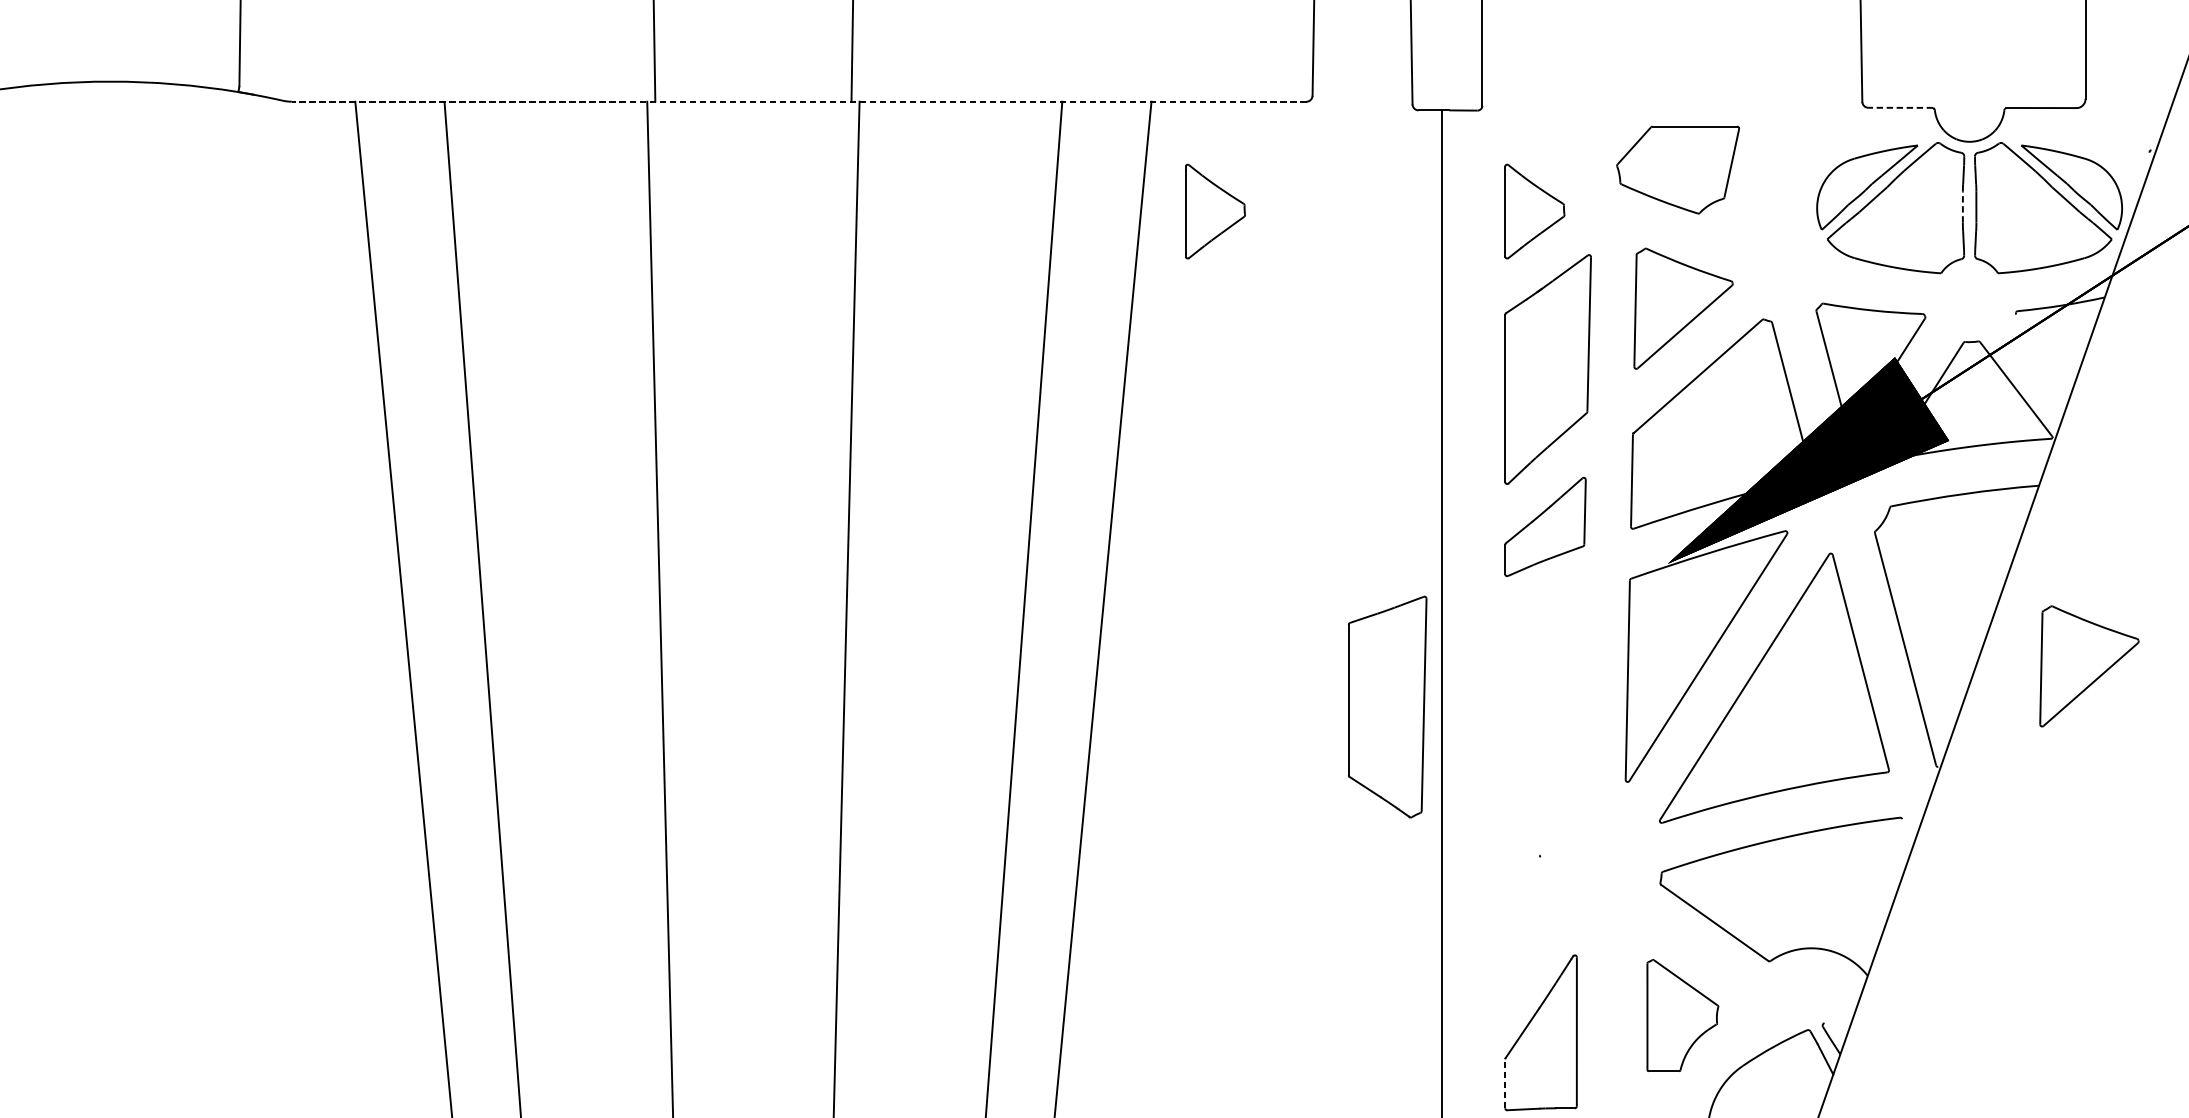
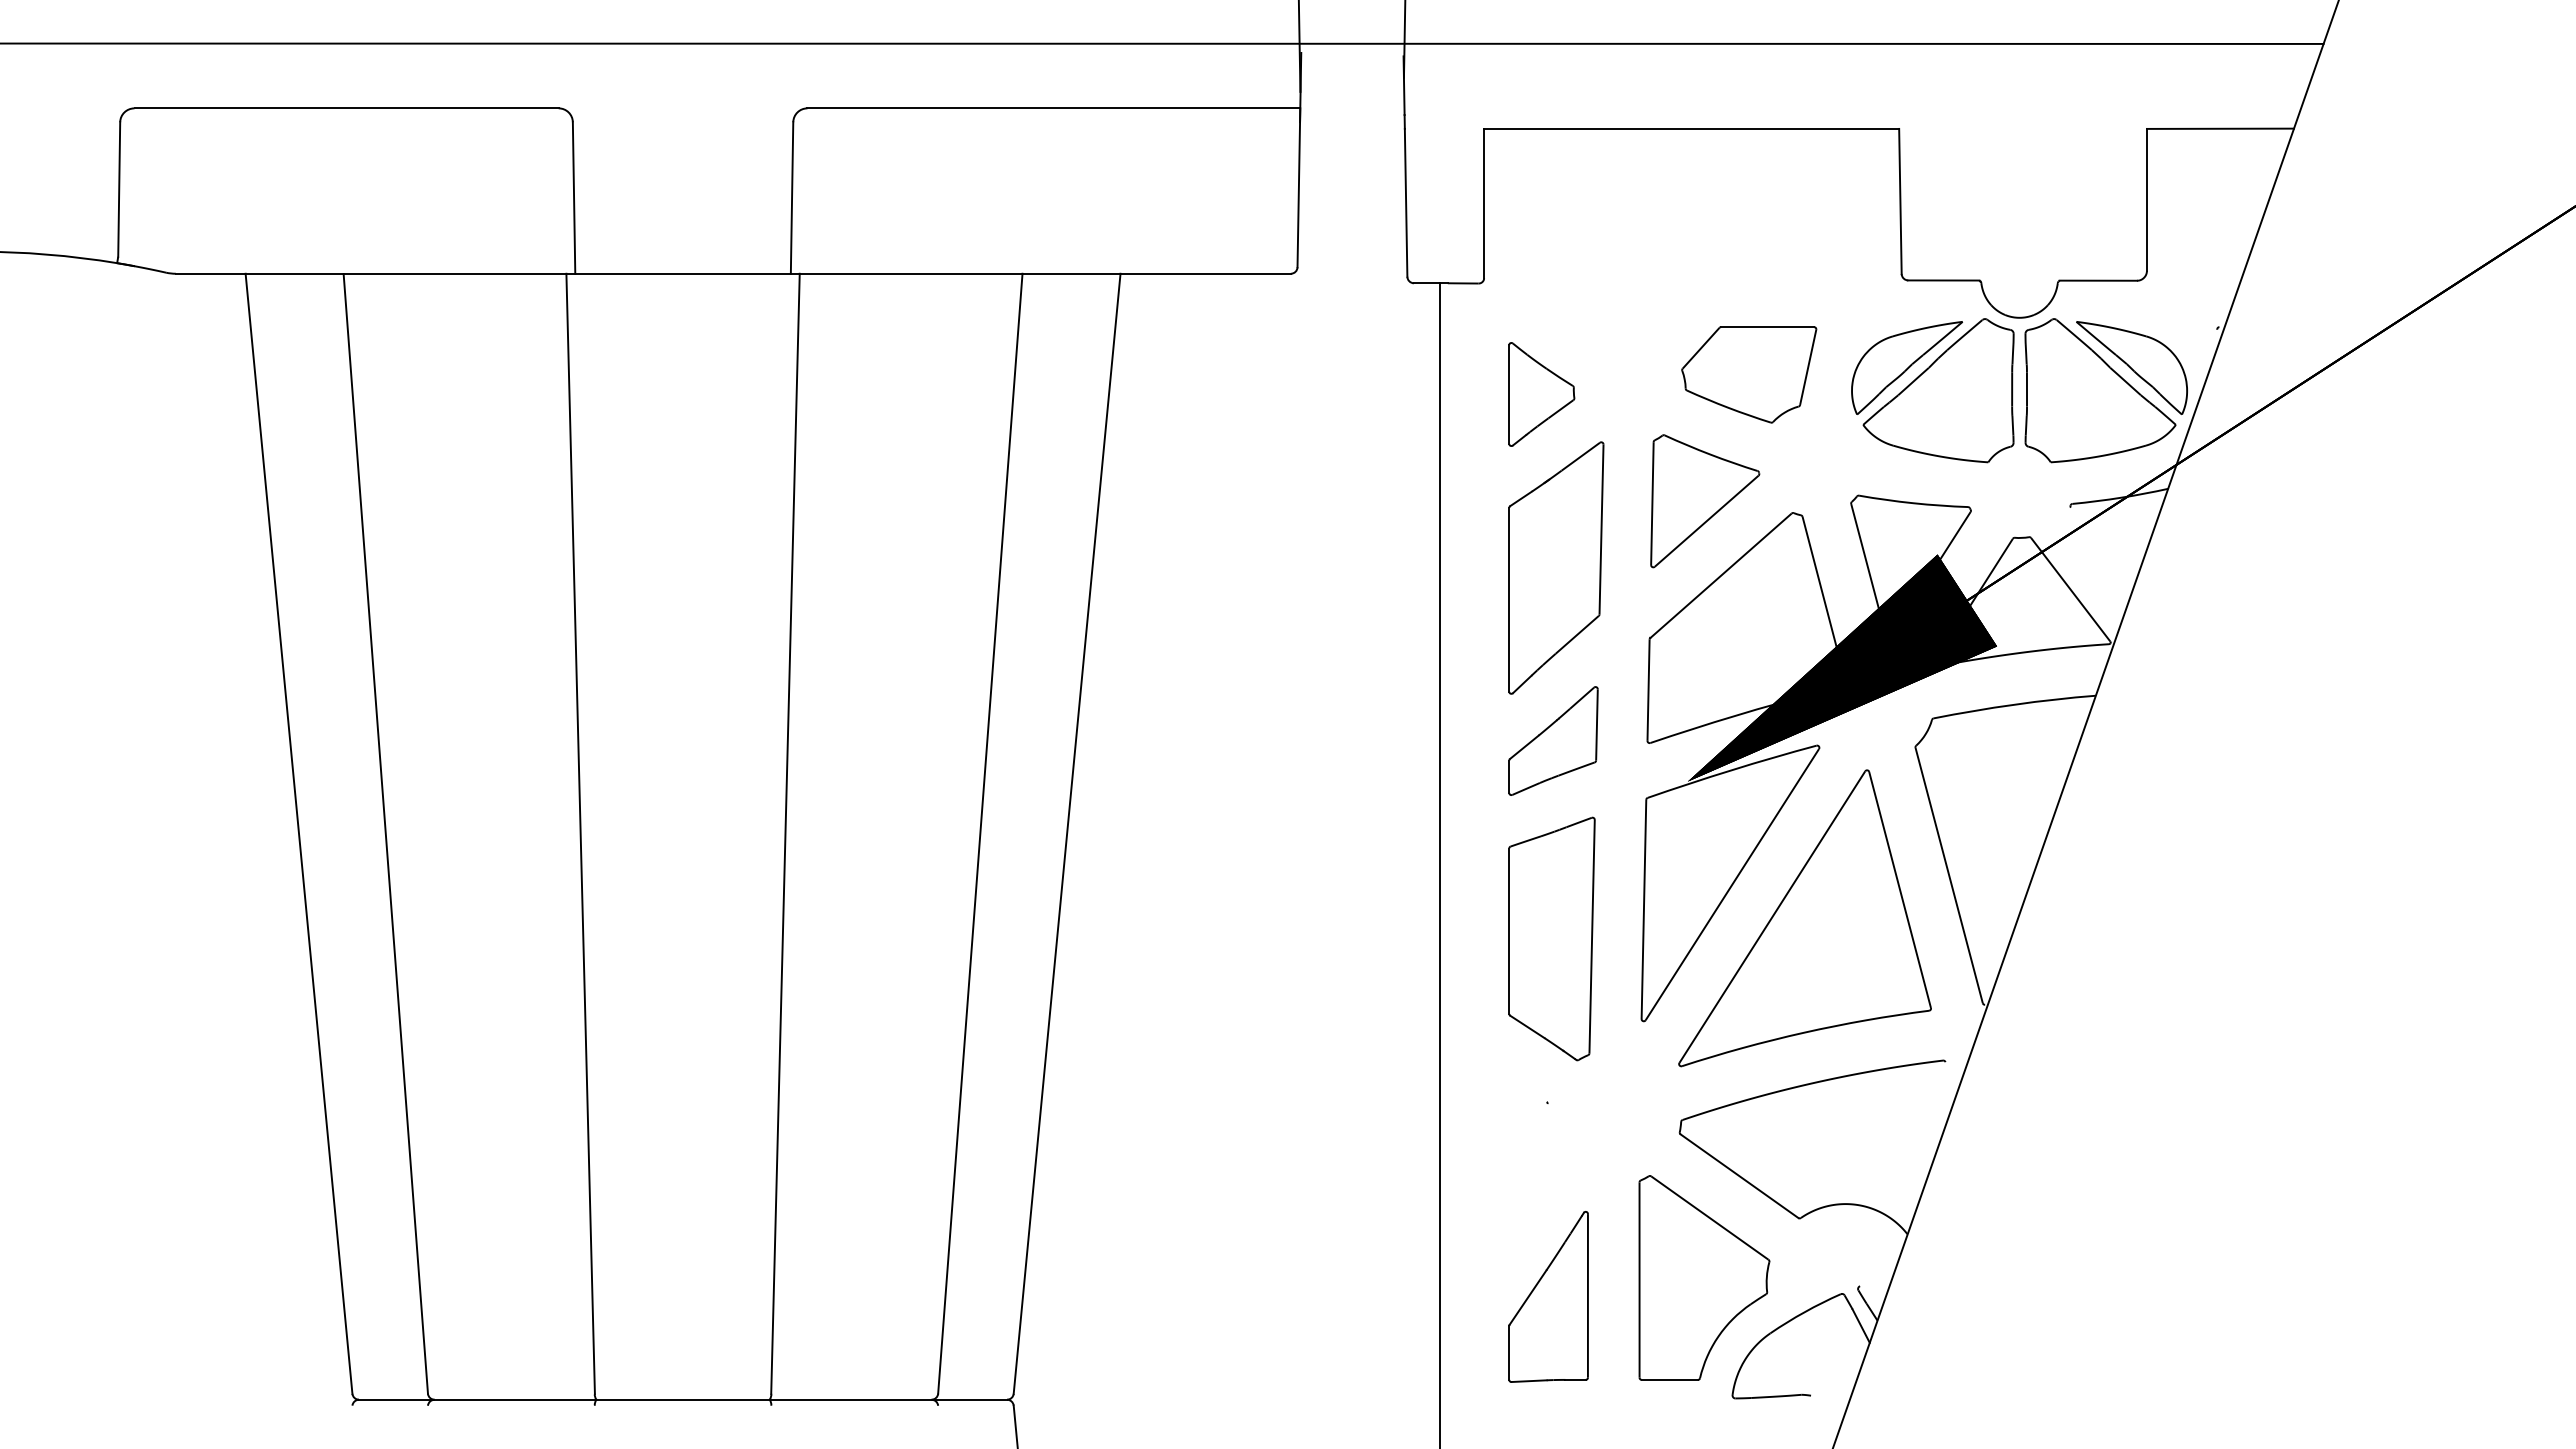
line: (799, 101) -> (733, 273), dashed -> solid
line: (1900, 107) -> (1943, 280), dashed -> solid
part: (1678, 169) -> (1749, 374), moved
line: (1963, 207) -> (2012, 389), dashed -> solid
part: (1215, 211) -> (1190, 394), removed
part: (2089, 666) -> (2151, 894), removed
part: (1387, 706) -> (1551, 938), moved
part: (1682, 1015) -> (1704, 1277), size x1.67
line: (1505, 1083) -> (1509, 1352), dashed -> solid

